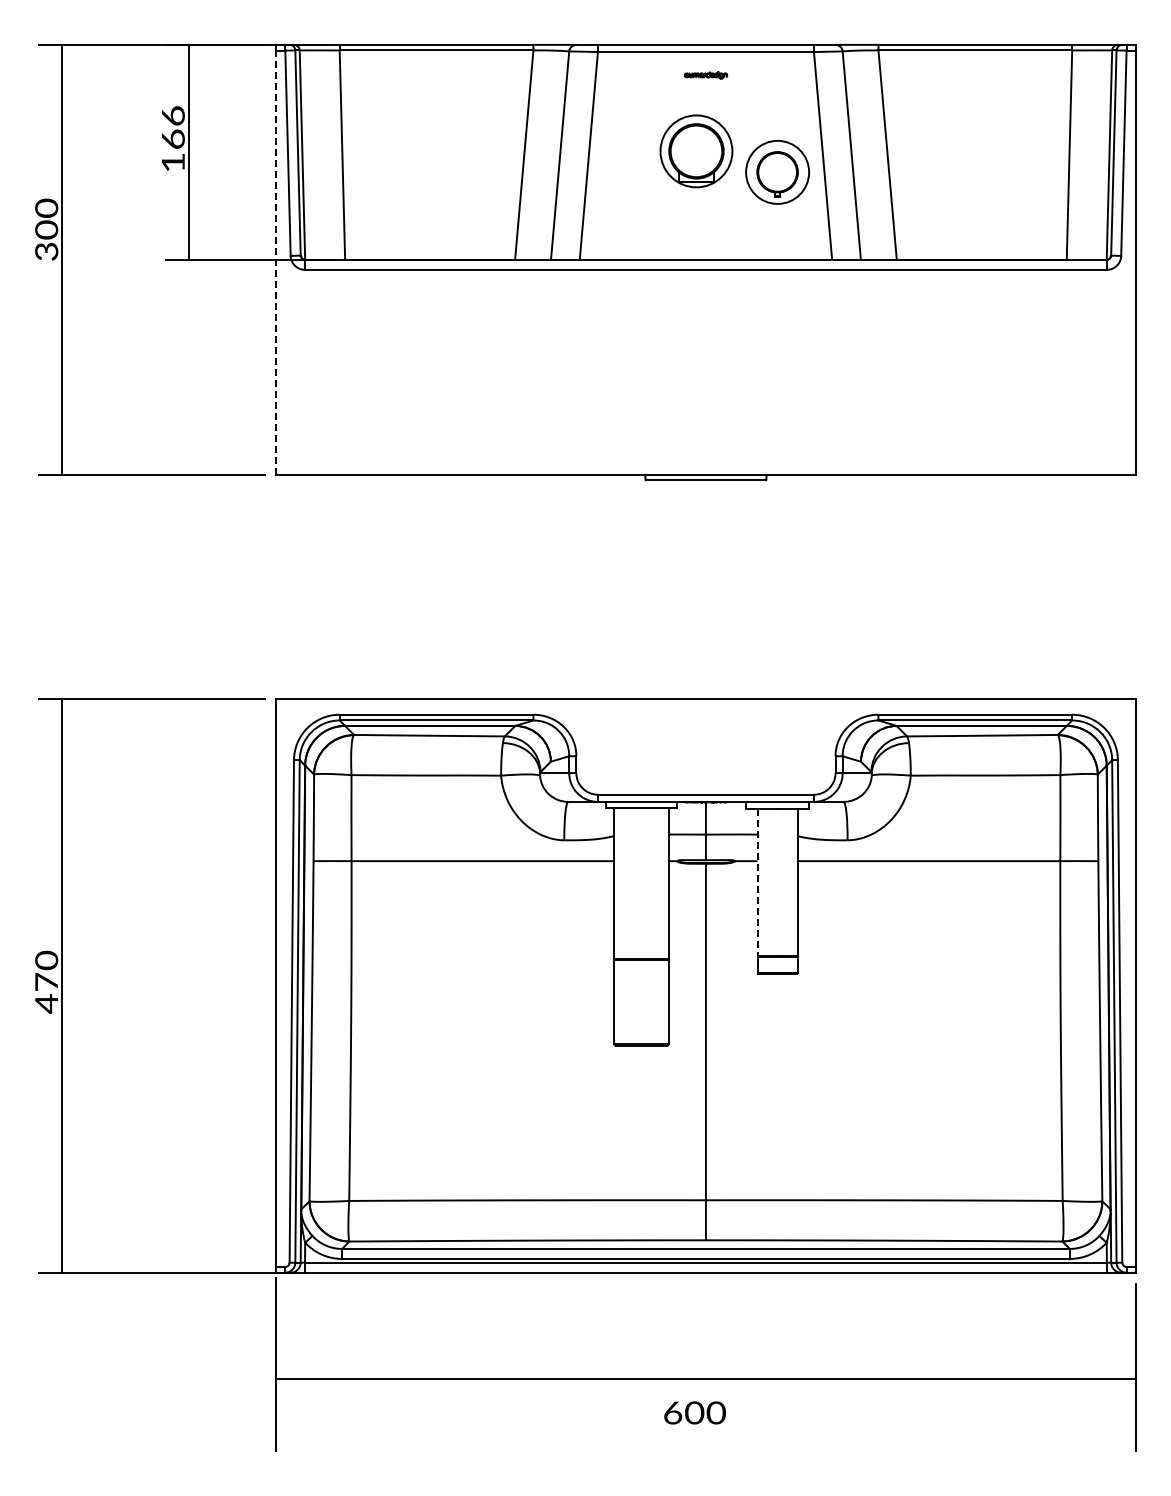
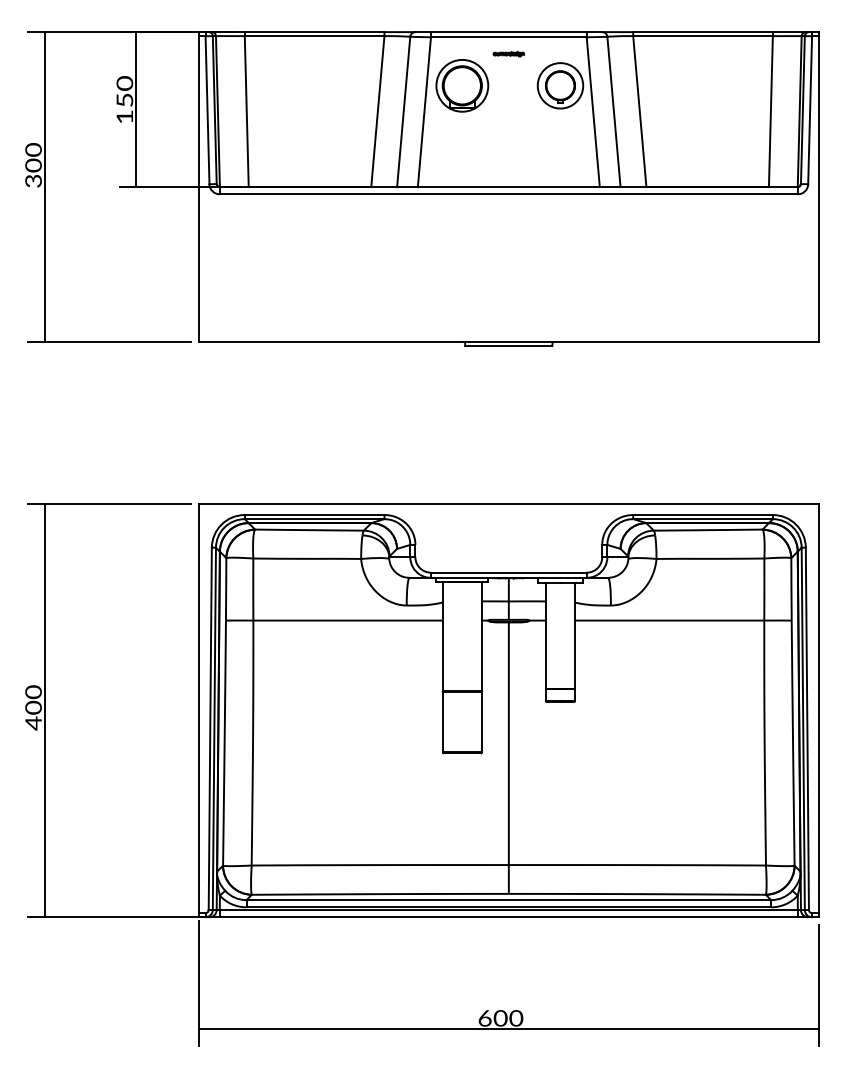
text: (172, 126) -> (124, 90), 166 -> 150
part: (696, 151) -> (462, 85), moved
part: (777, 172) -> (560, 85), moved
line: (276, 262) -> (199, 189), dashed -> solid
line: (757, 882) -> (545, 635), dashed -> solid
text: (46, 981) -> (33, 707), 470 -> 400
line: (705, 1379) -> (508, 1029), moved

